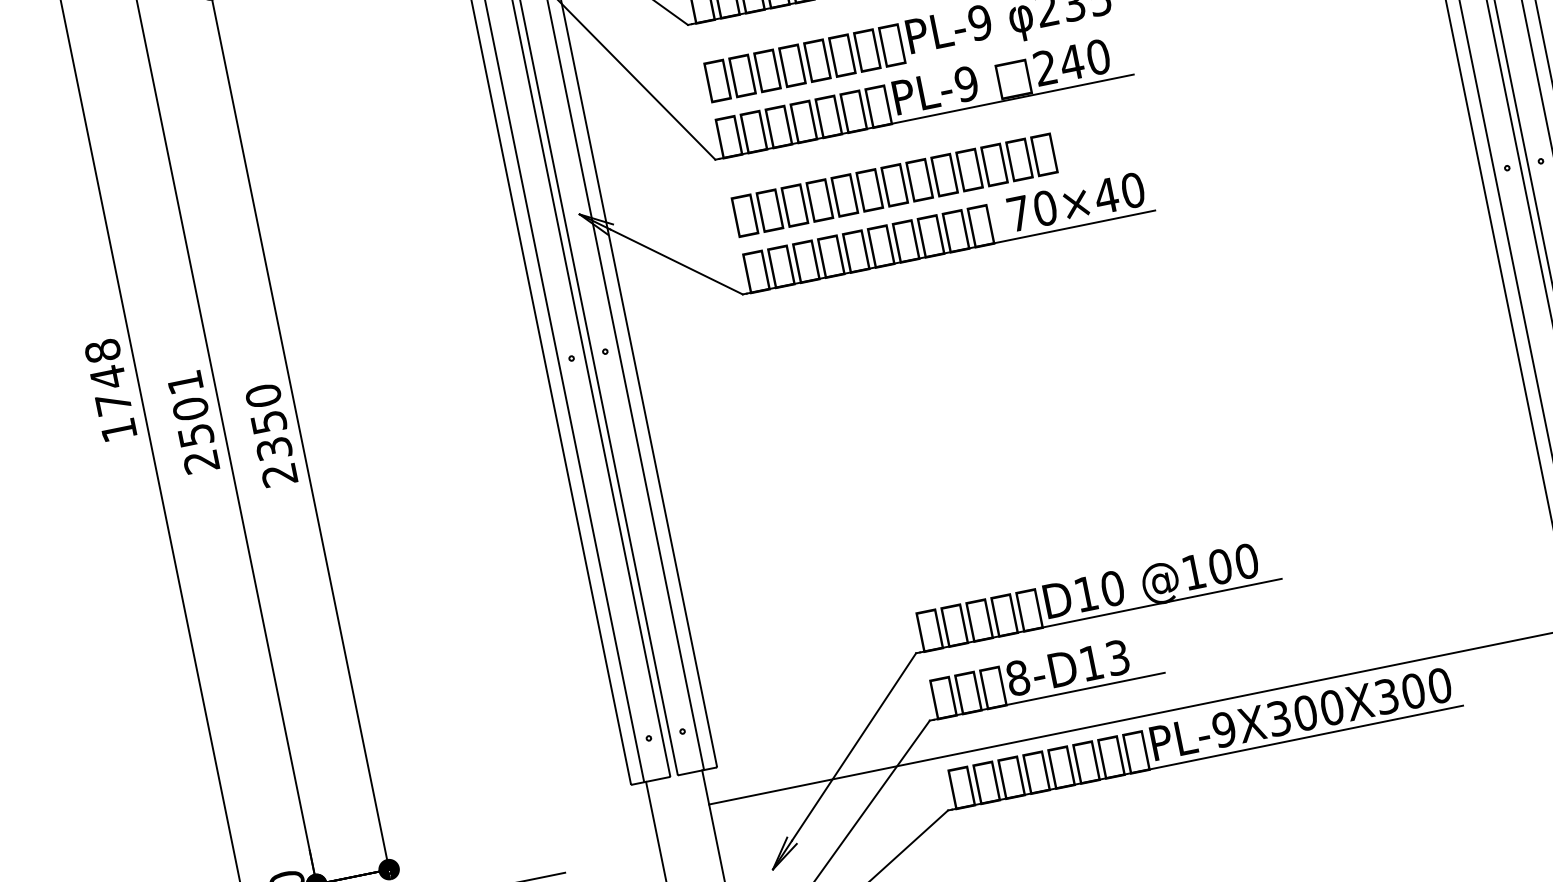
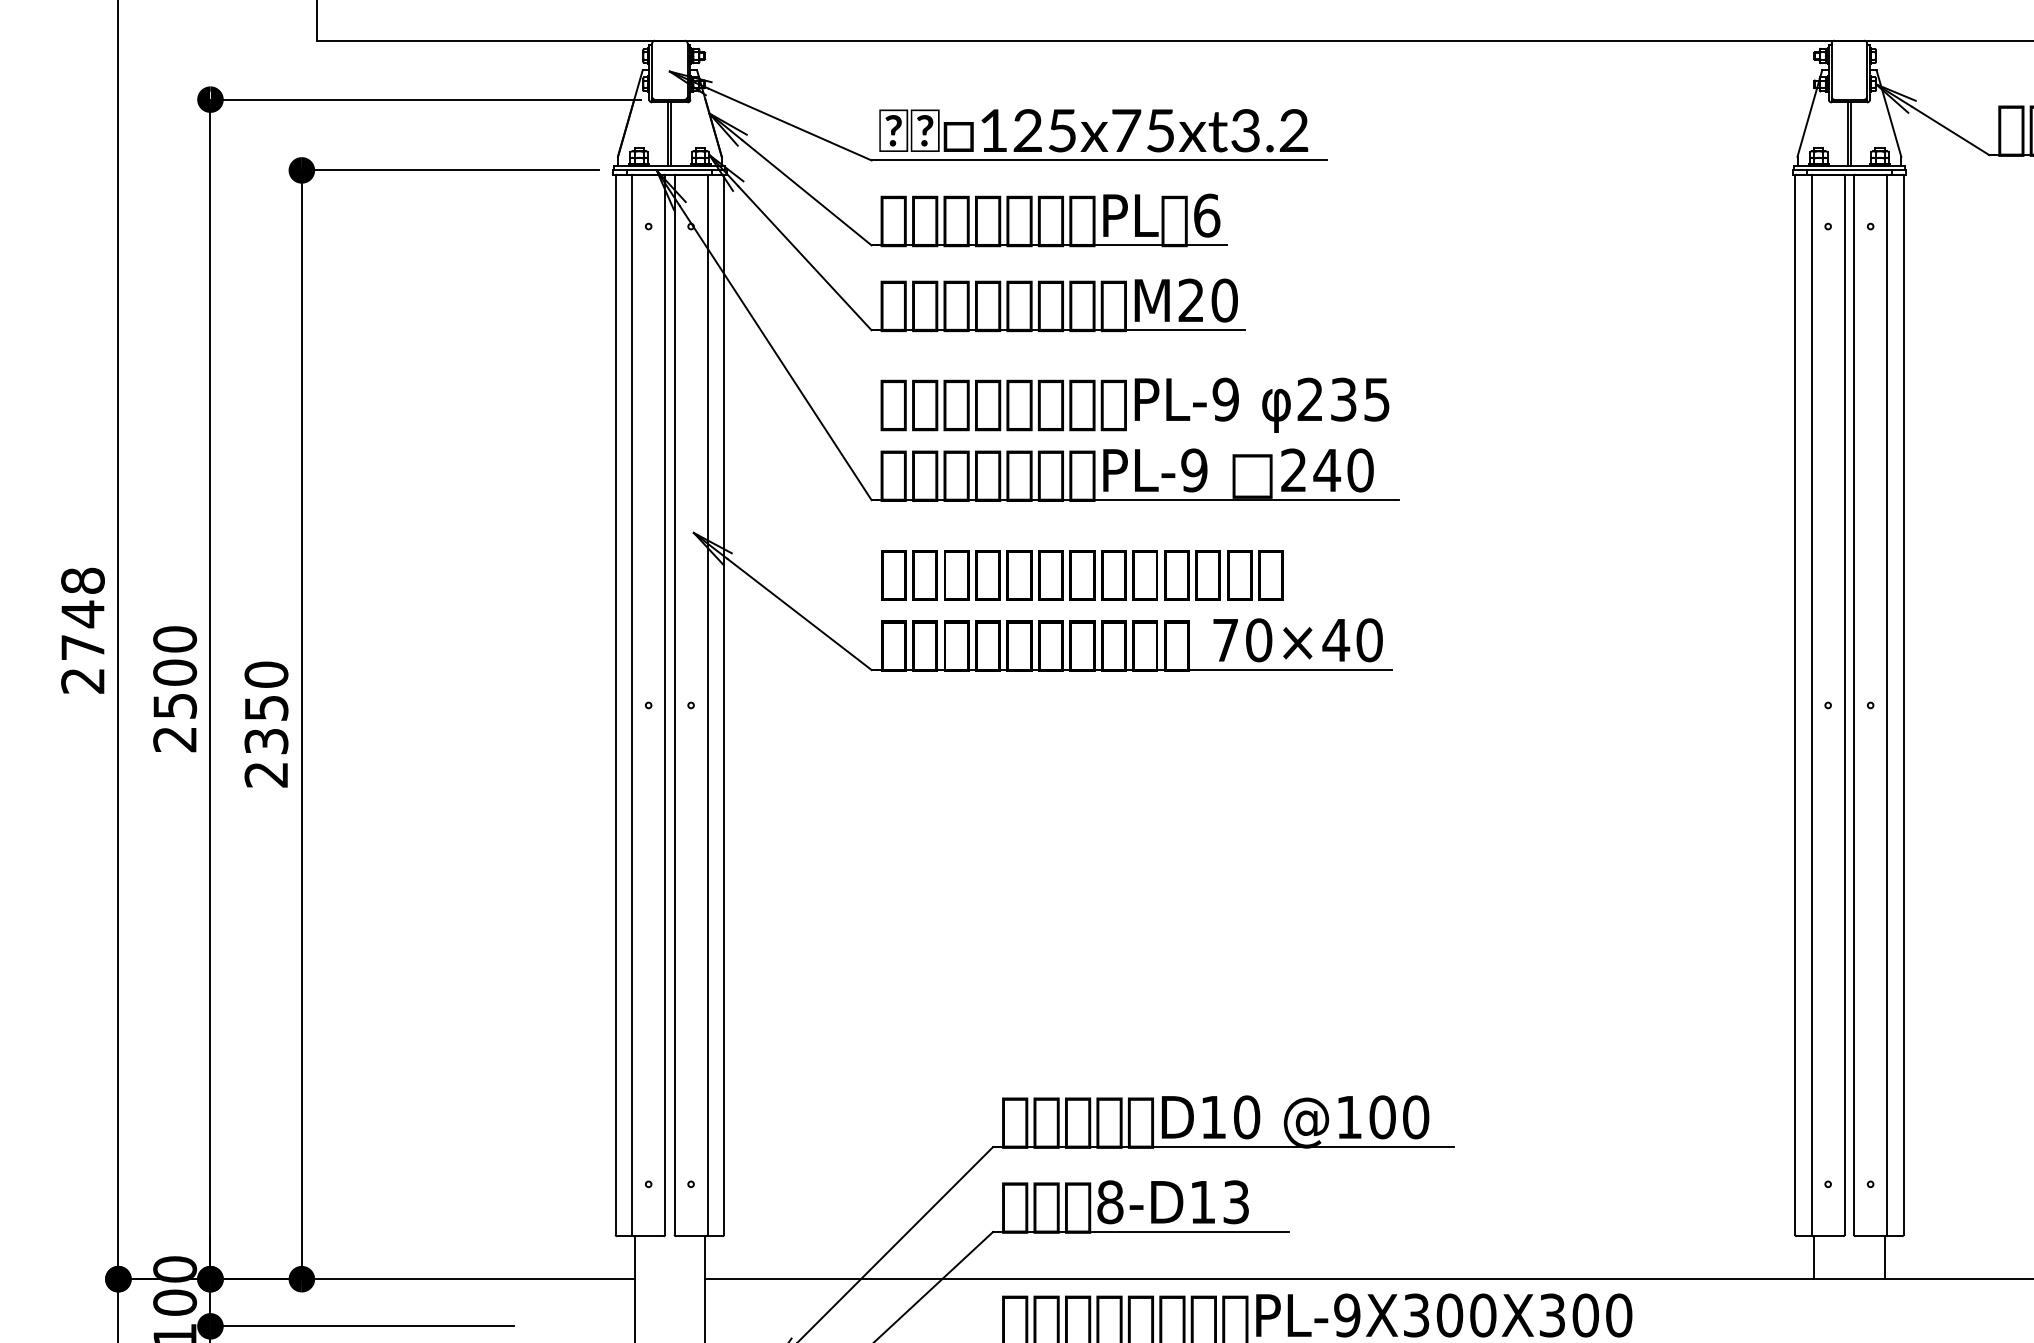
text: (185, 382) -> (175, 639), 2501 -> 2500
text: (118, 430) -> (82, 681), 1748 -> 2748
line: (526, 841) -> (475, 1279), added

